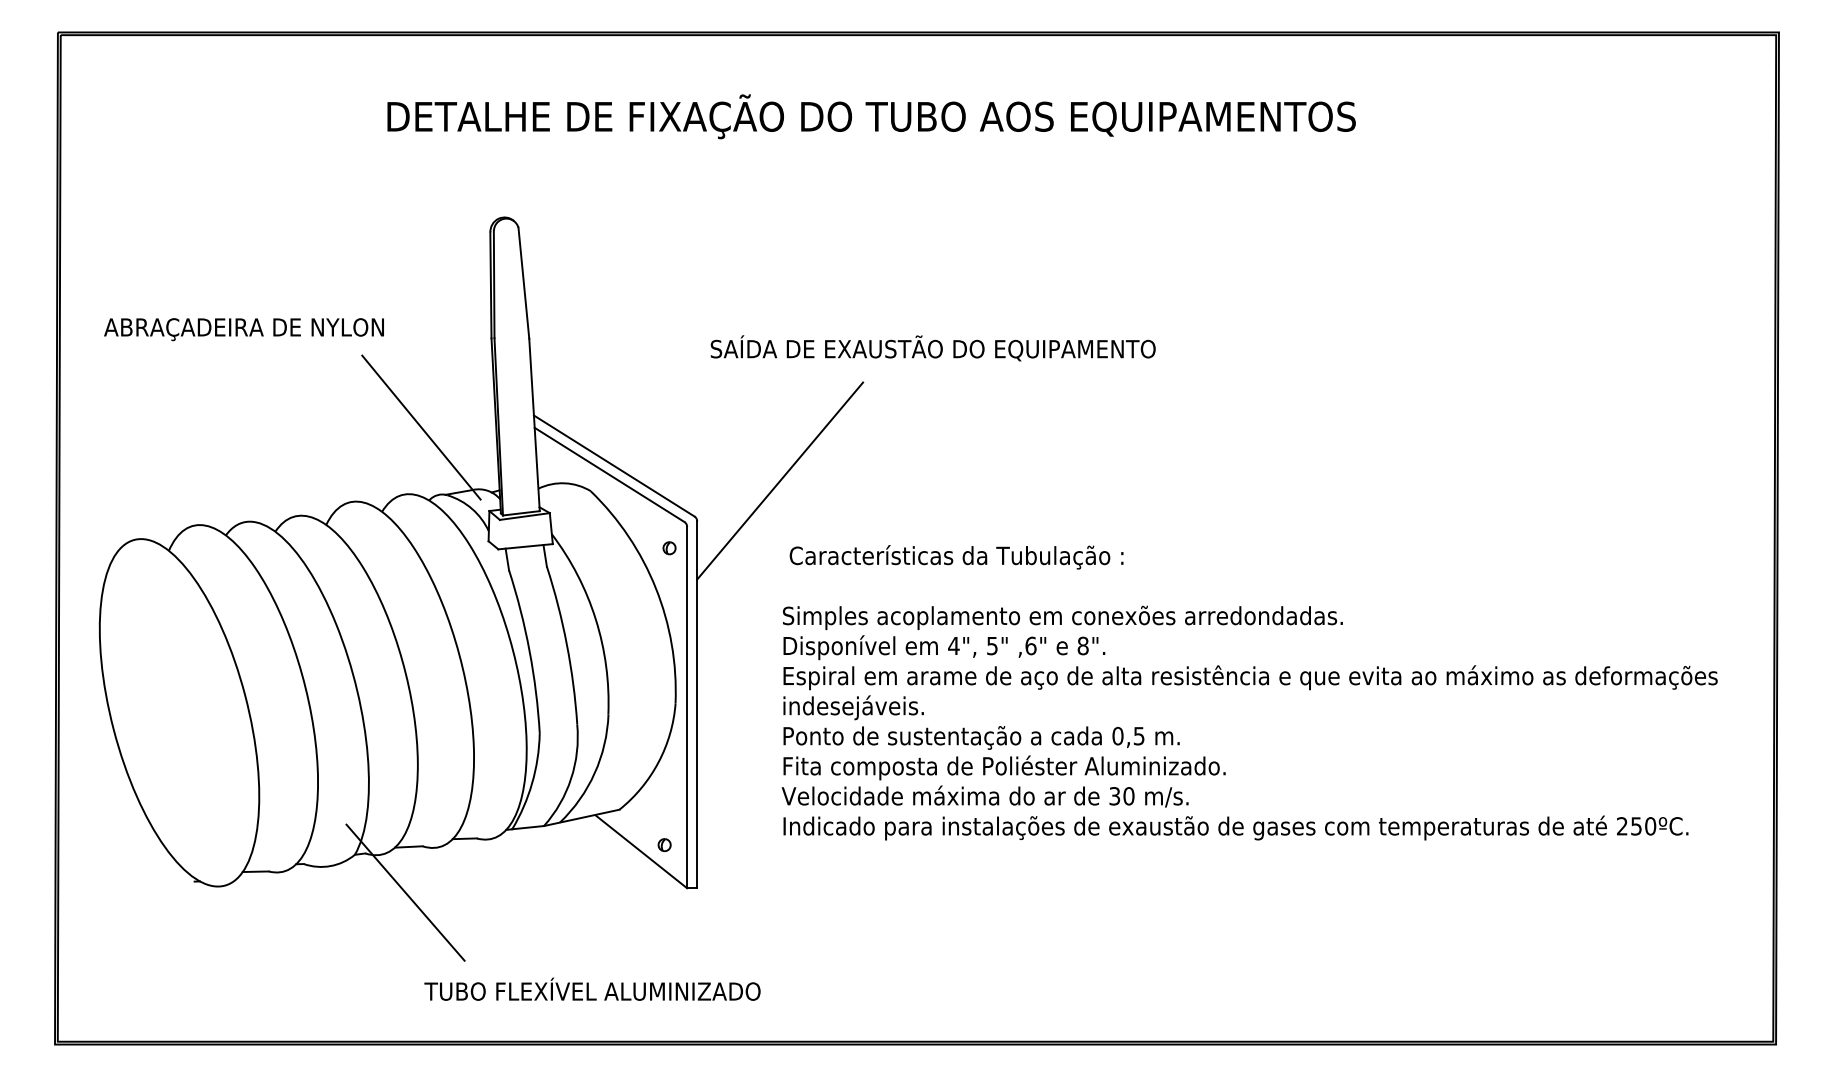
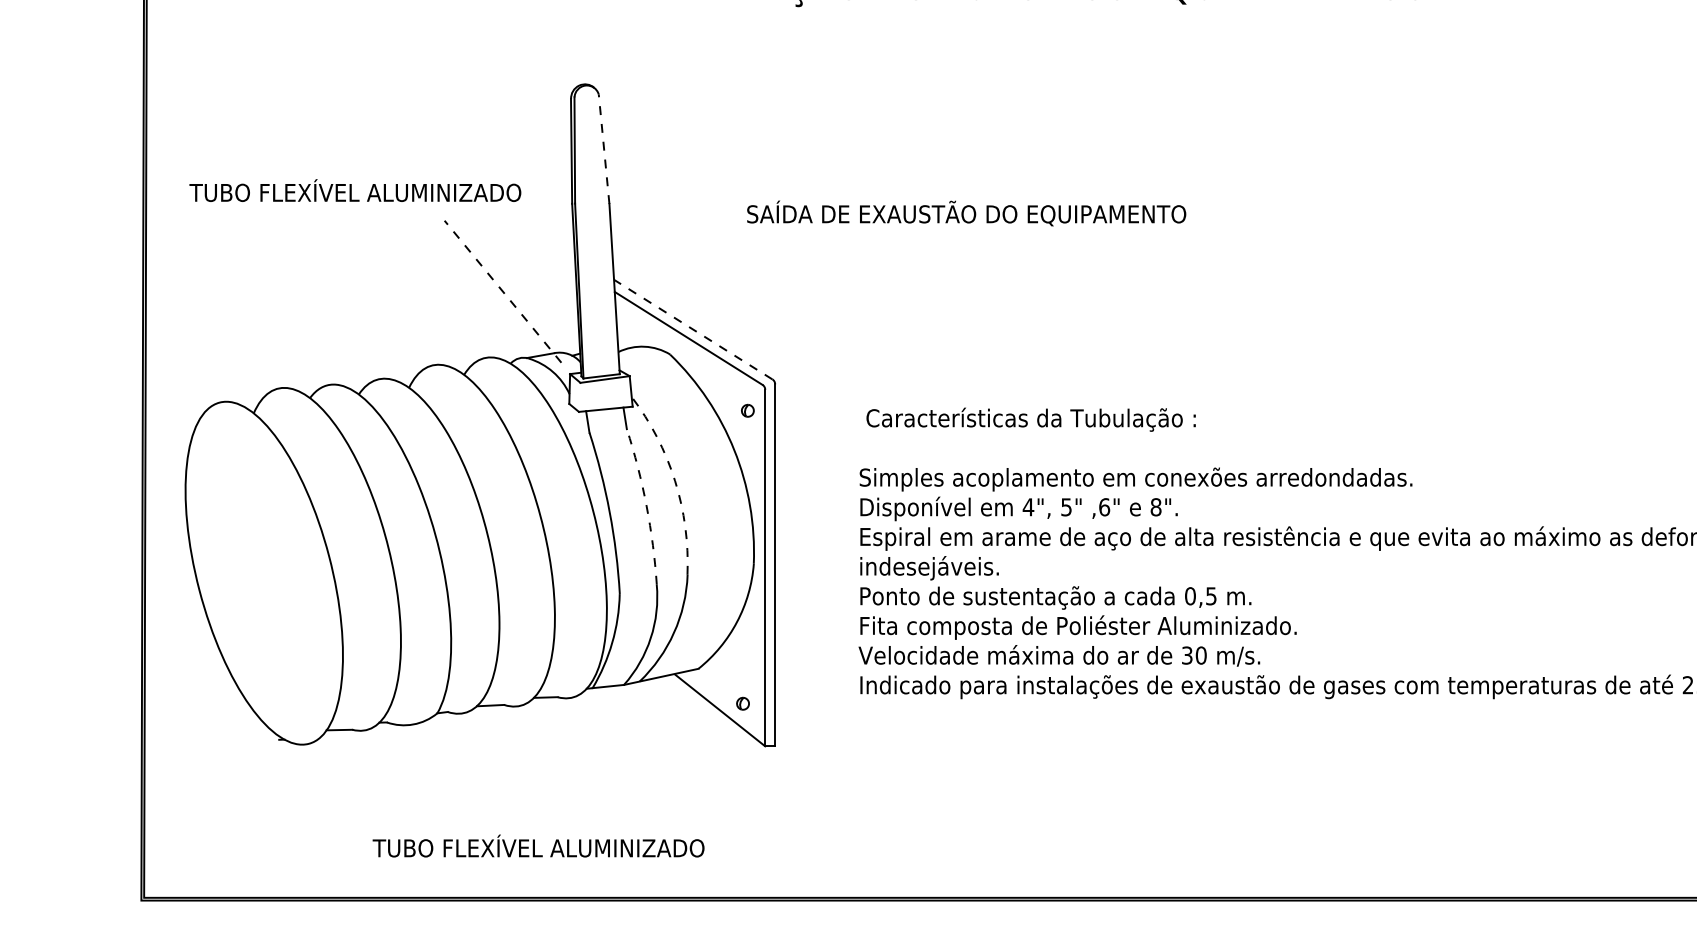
line: (523, 283) -> (603, 149), solid -> dashed
text: (271, 327) -> (355, 192), ABRAÇADEIRA DE NYLON -> TUBO FLEXÍVEL ALUMINIZADO
text: (932, 348) -> (965, 213), moved
line: (421, 427) -> (503, 291), solid -> dashed
line: (614, 465) -> (693, 329), solid -> dashed
line: (780, 480) -> (857, 343), removed
arc: (595, 619) -> (674, 481), solid -> dashed
arc: (566, 644) -> (646, 505), solid -> dashed
line: (405, 892) -> (487, 750), removed
text: (592, 988) -> (538, 845), moved

